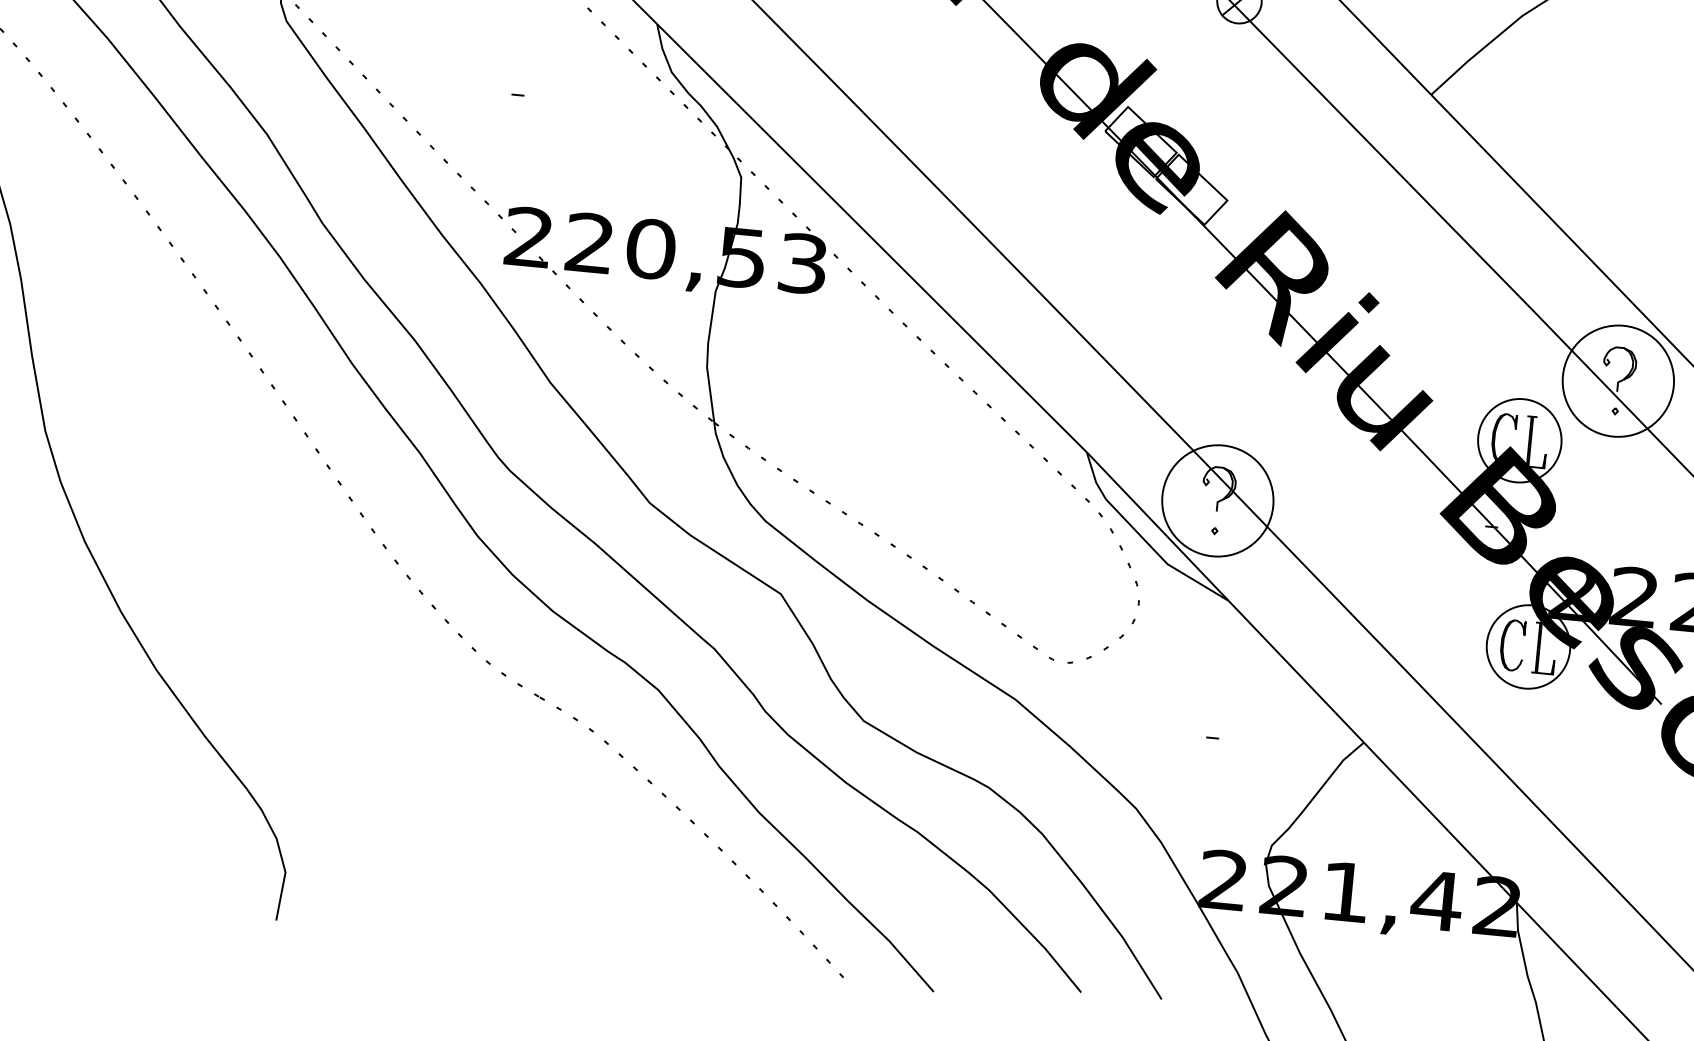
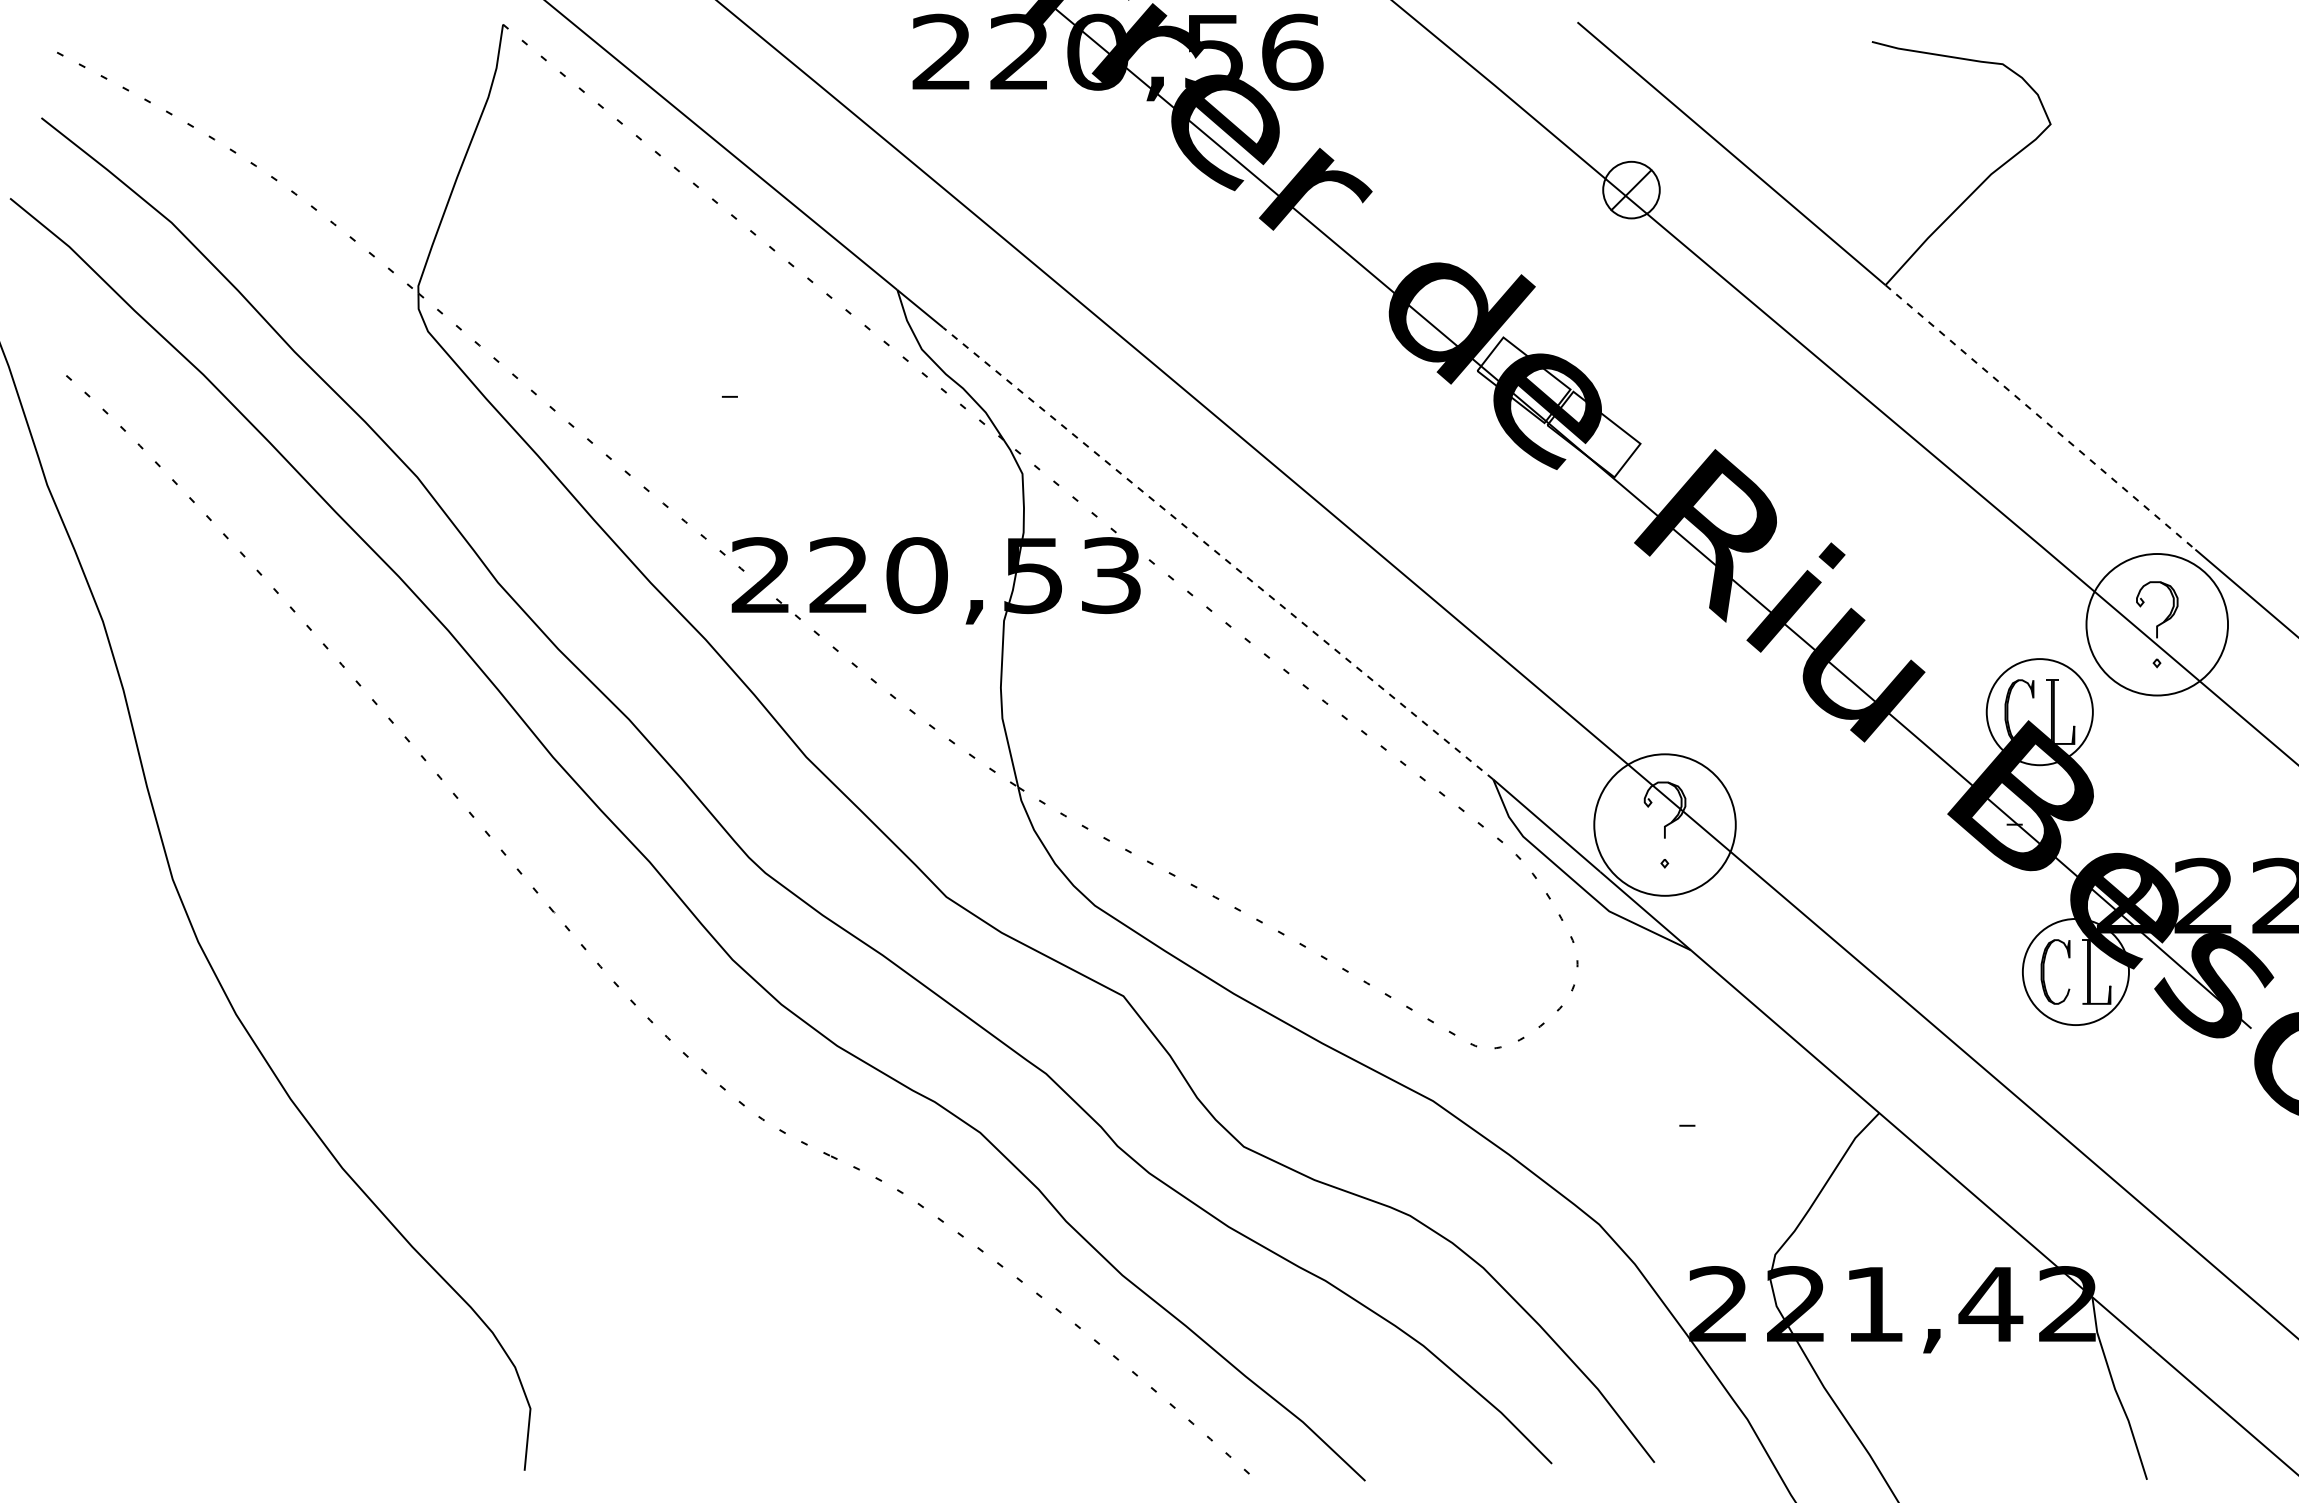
line: (1542, 210) -> (2040, 417), solid -> dashed
line: (888, 254) -> (1218, 553), solid -> dashed

